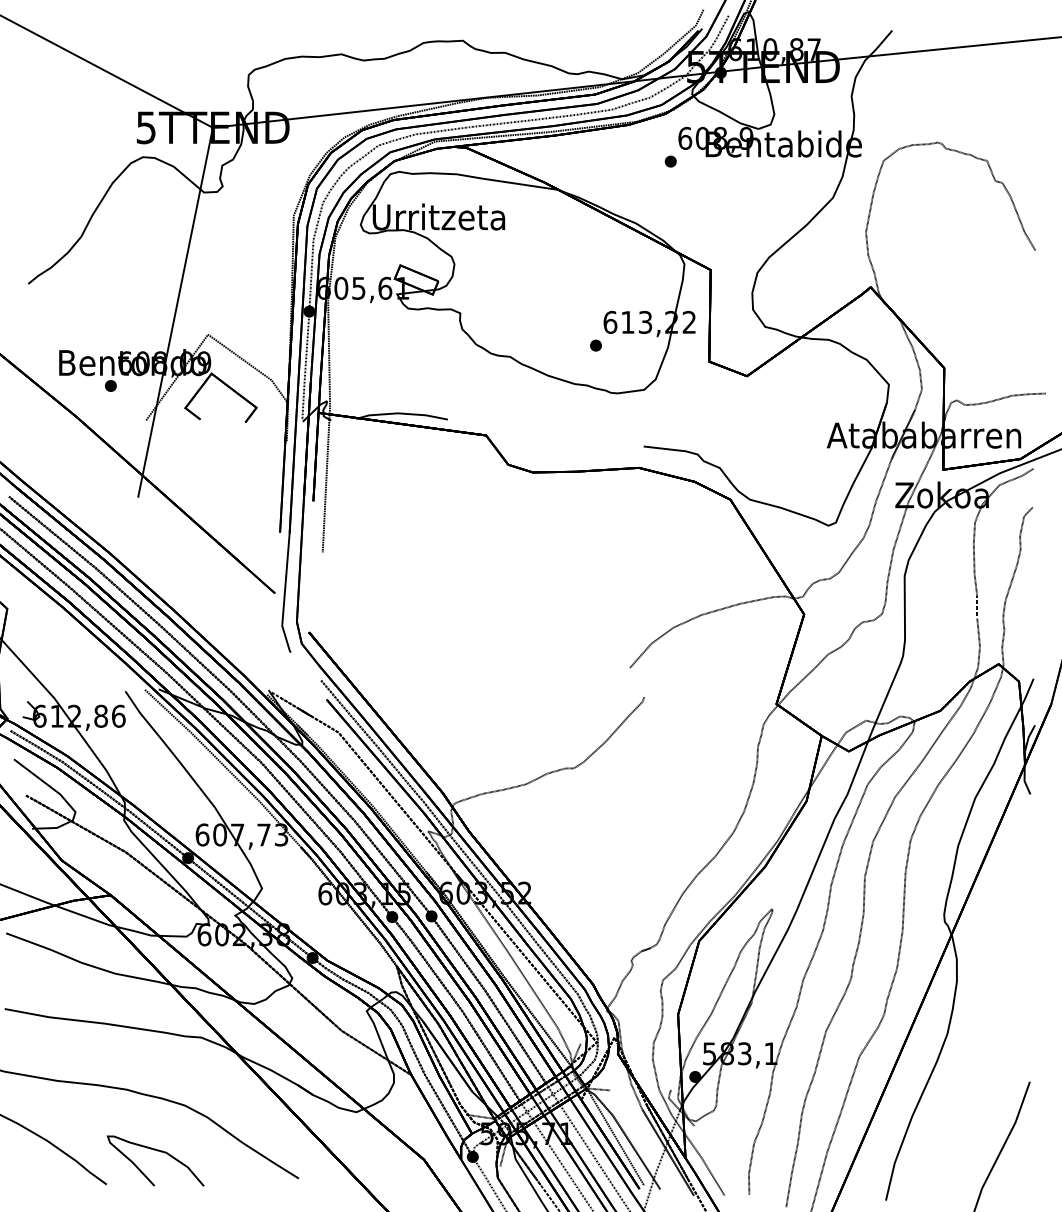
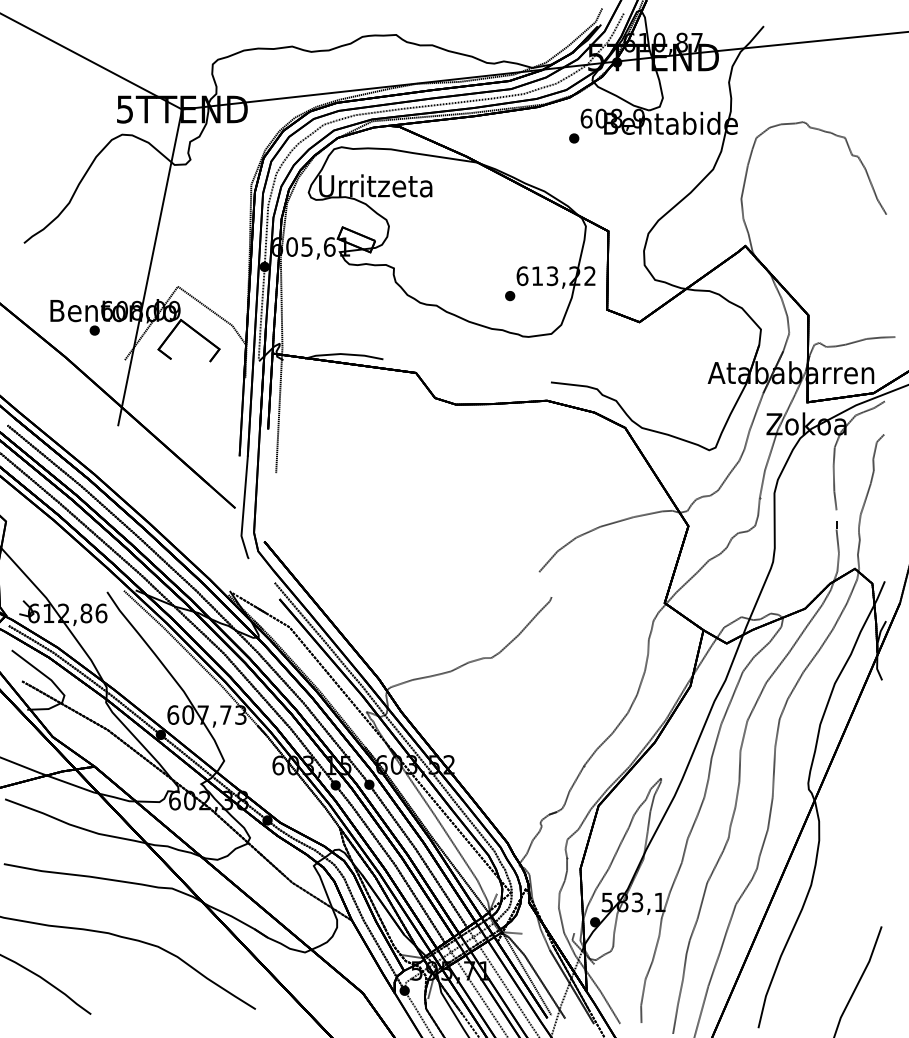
curve: (158, 1151) -> (135, 986), removed

